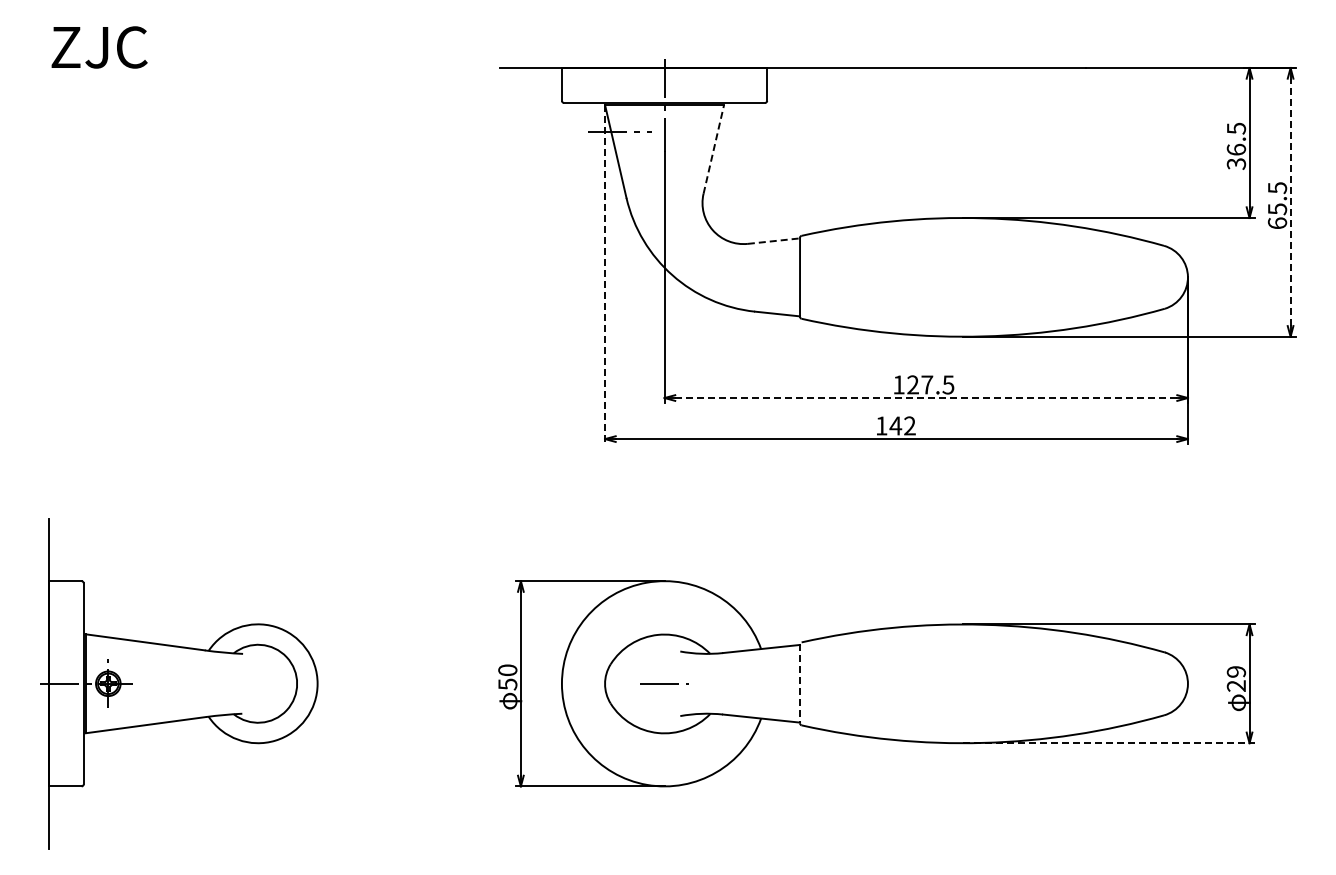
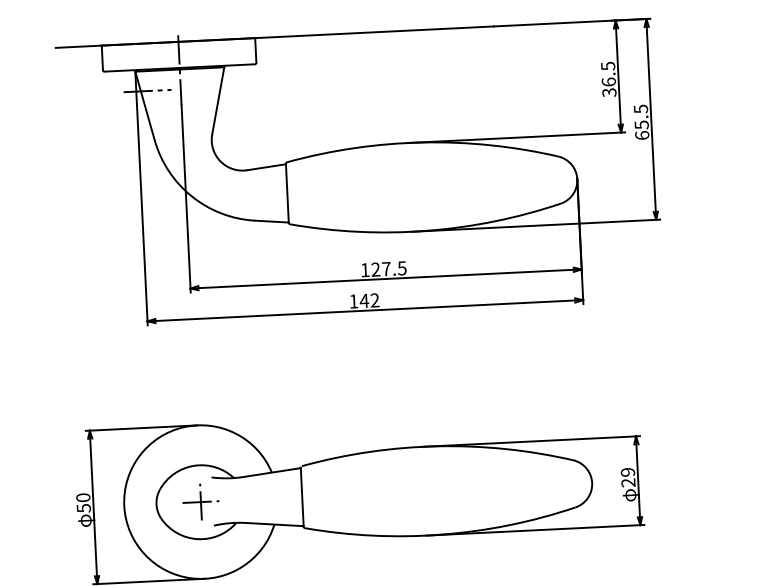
line: (713, 149) -> (218, 100), dashed -> solid
line: (1290, 202) -> (651, 119), dashed -> solid
line: (774, 241) -> (266, 167), dashed -> solid
line: (605, 274) -> (141, 198), dashed -> solid
line: (926, 398) -> (386, 279), dashed -> solid
line: (664, 683) -> (200, 501), added
line: (800, 684) -> (302, 497), dashed -> solid
line: (1109, 743) -> (535, 530), dashed -> solid

